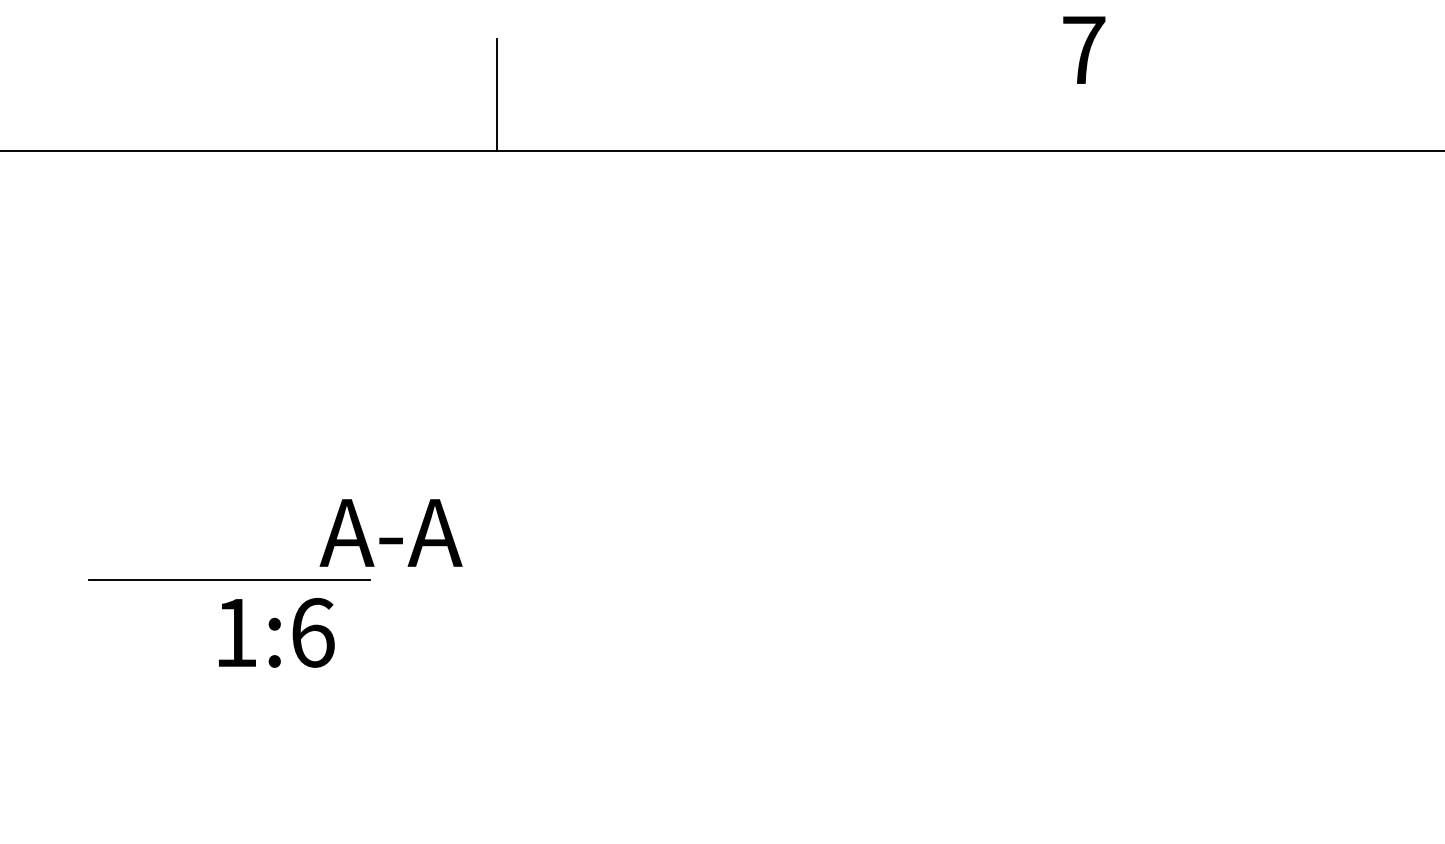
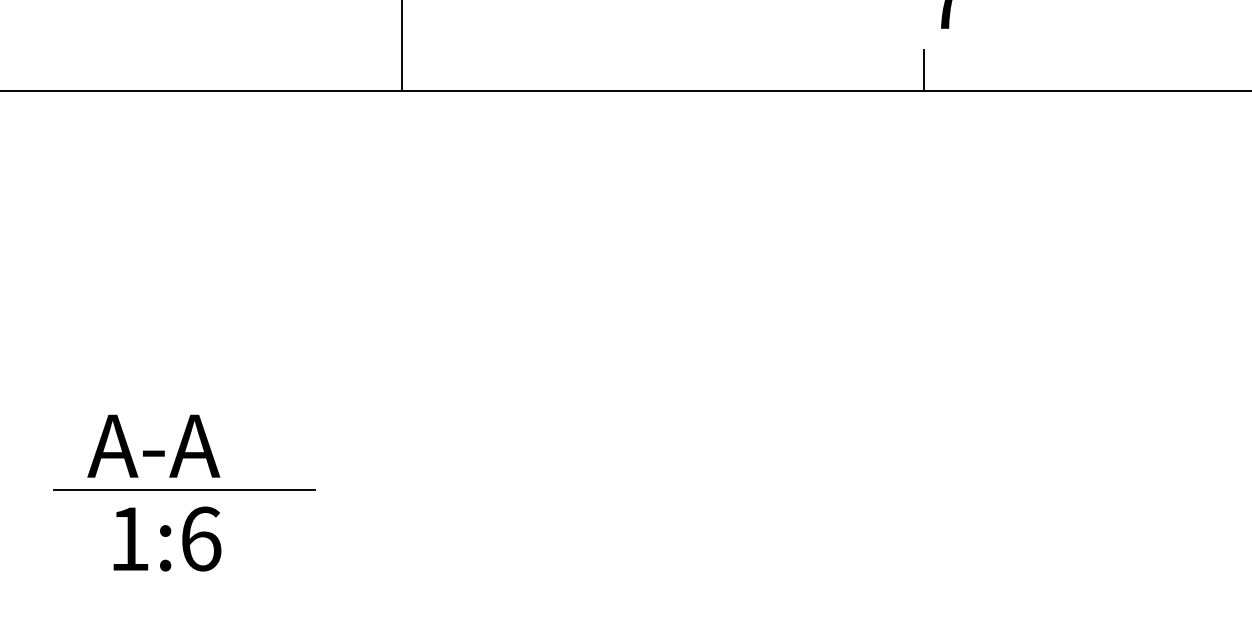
line: (1058, 128) -> (923, 70), added
text: (390, 532) -> (153, 445), moved
line: (229, 579) -> (184, 489), moved
text: (276, 632) -> (167, 538), moved

